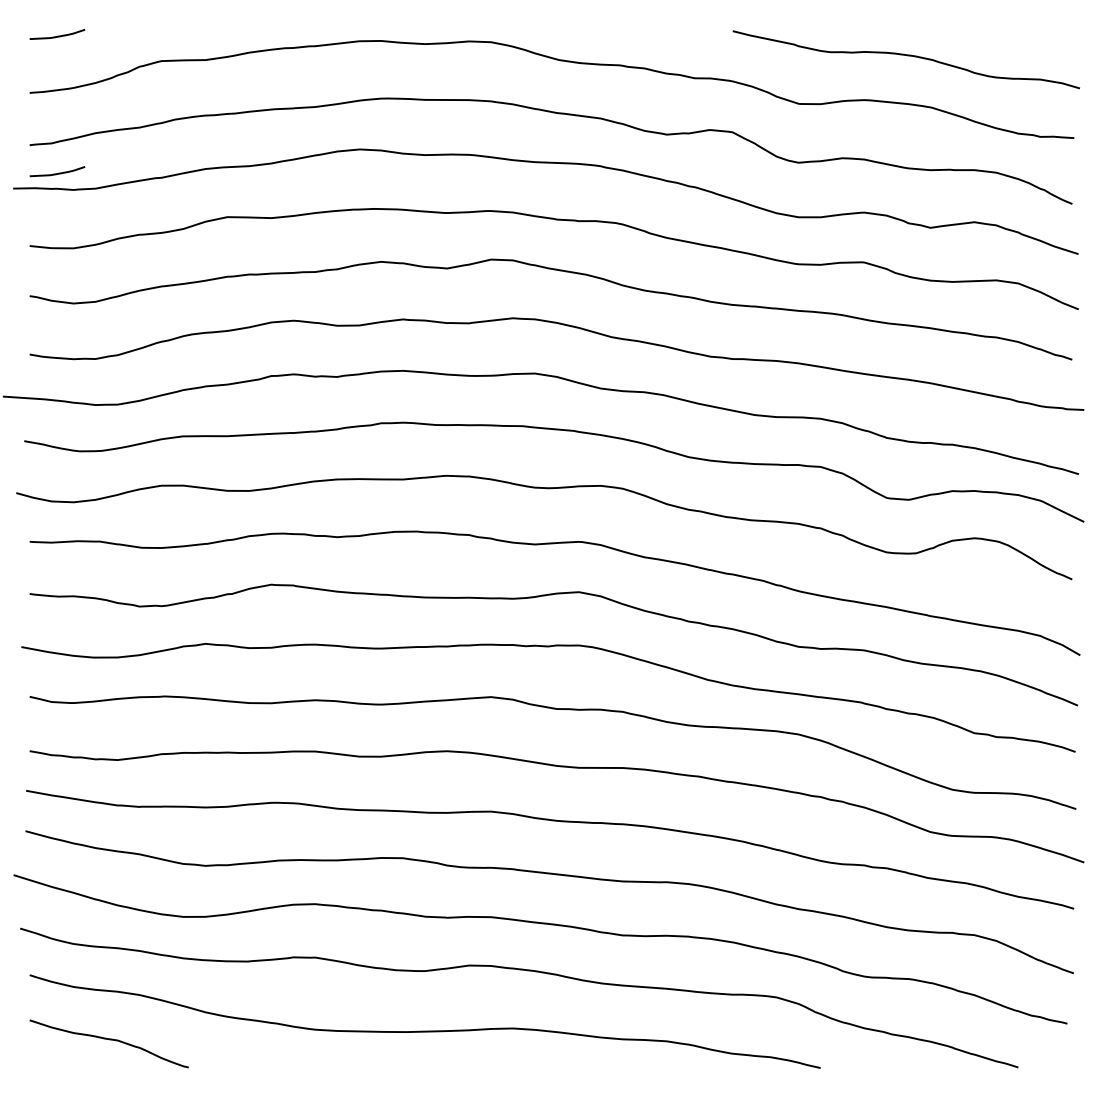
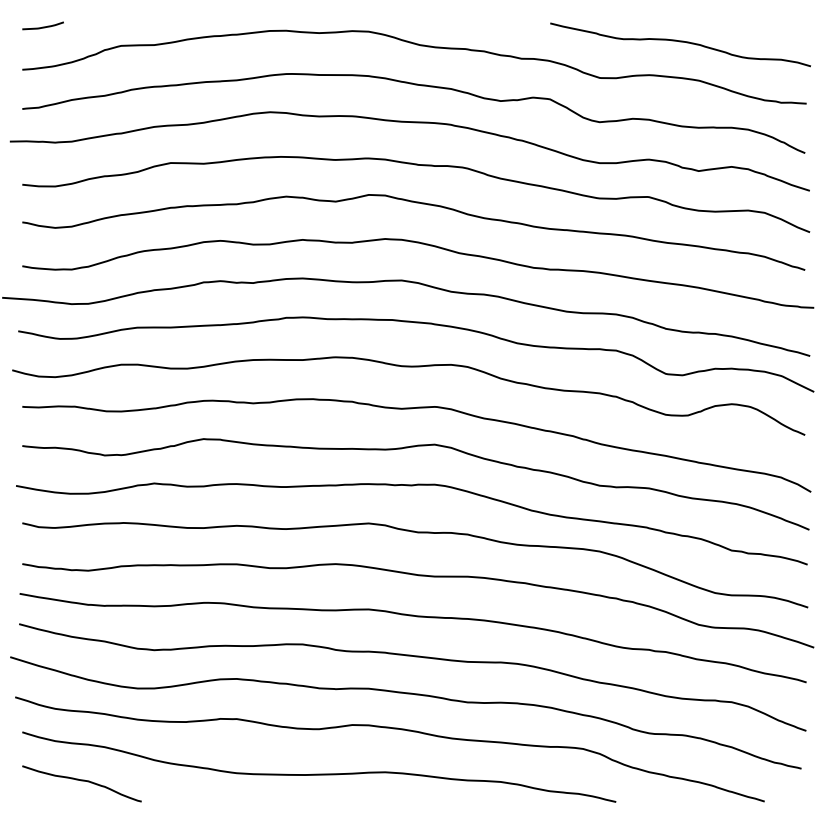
curve: (56, 172) -> (42, 129), removed

